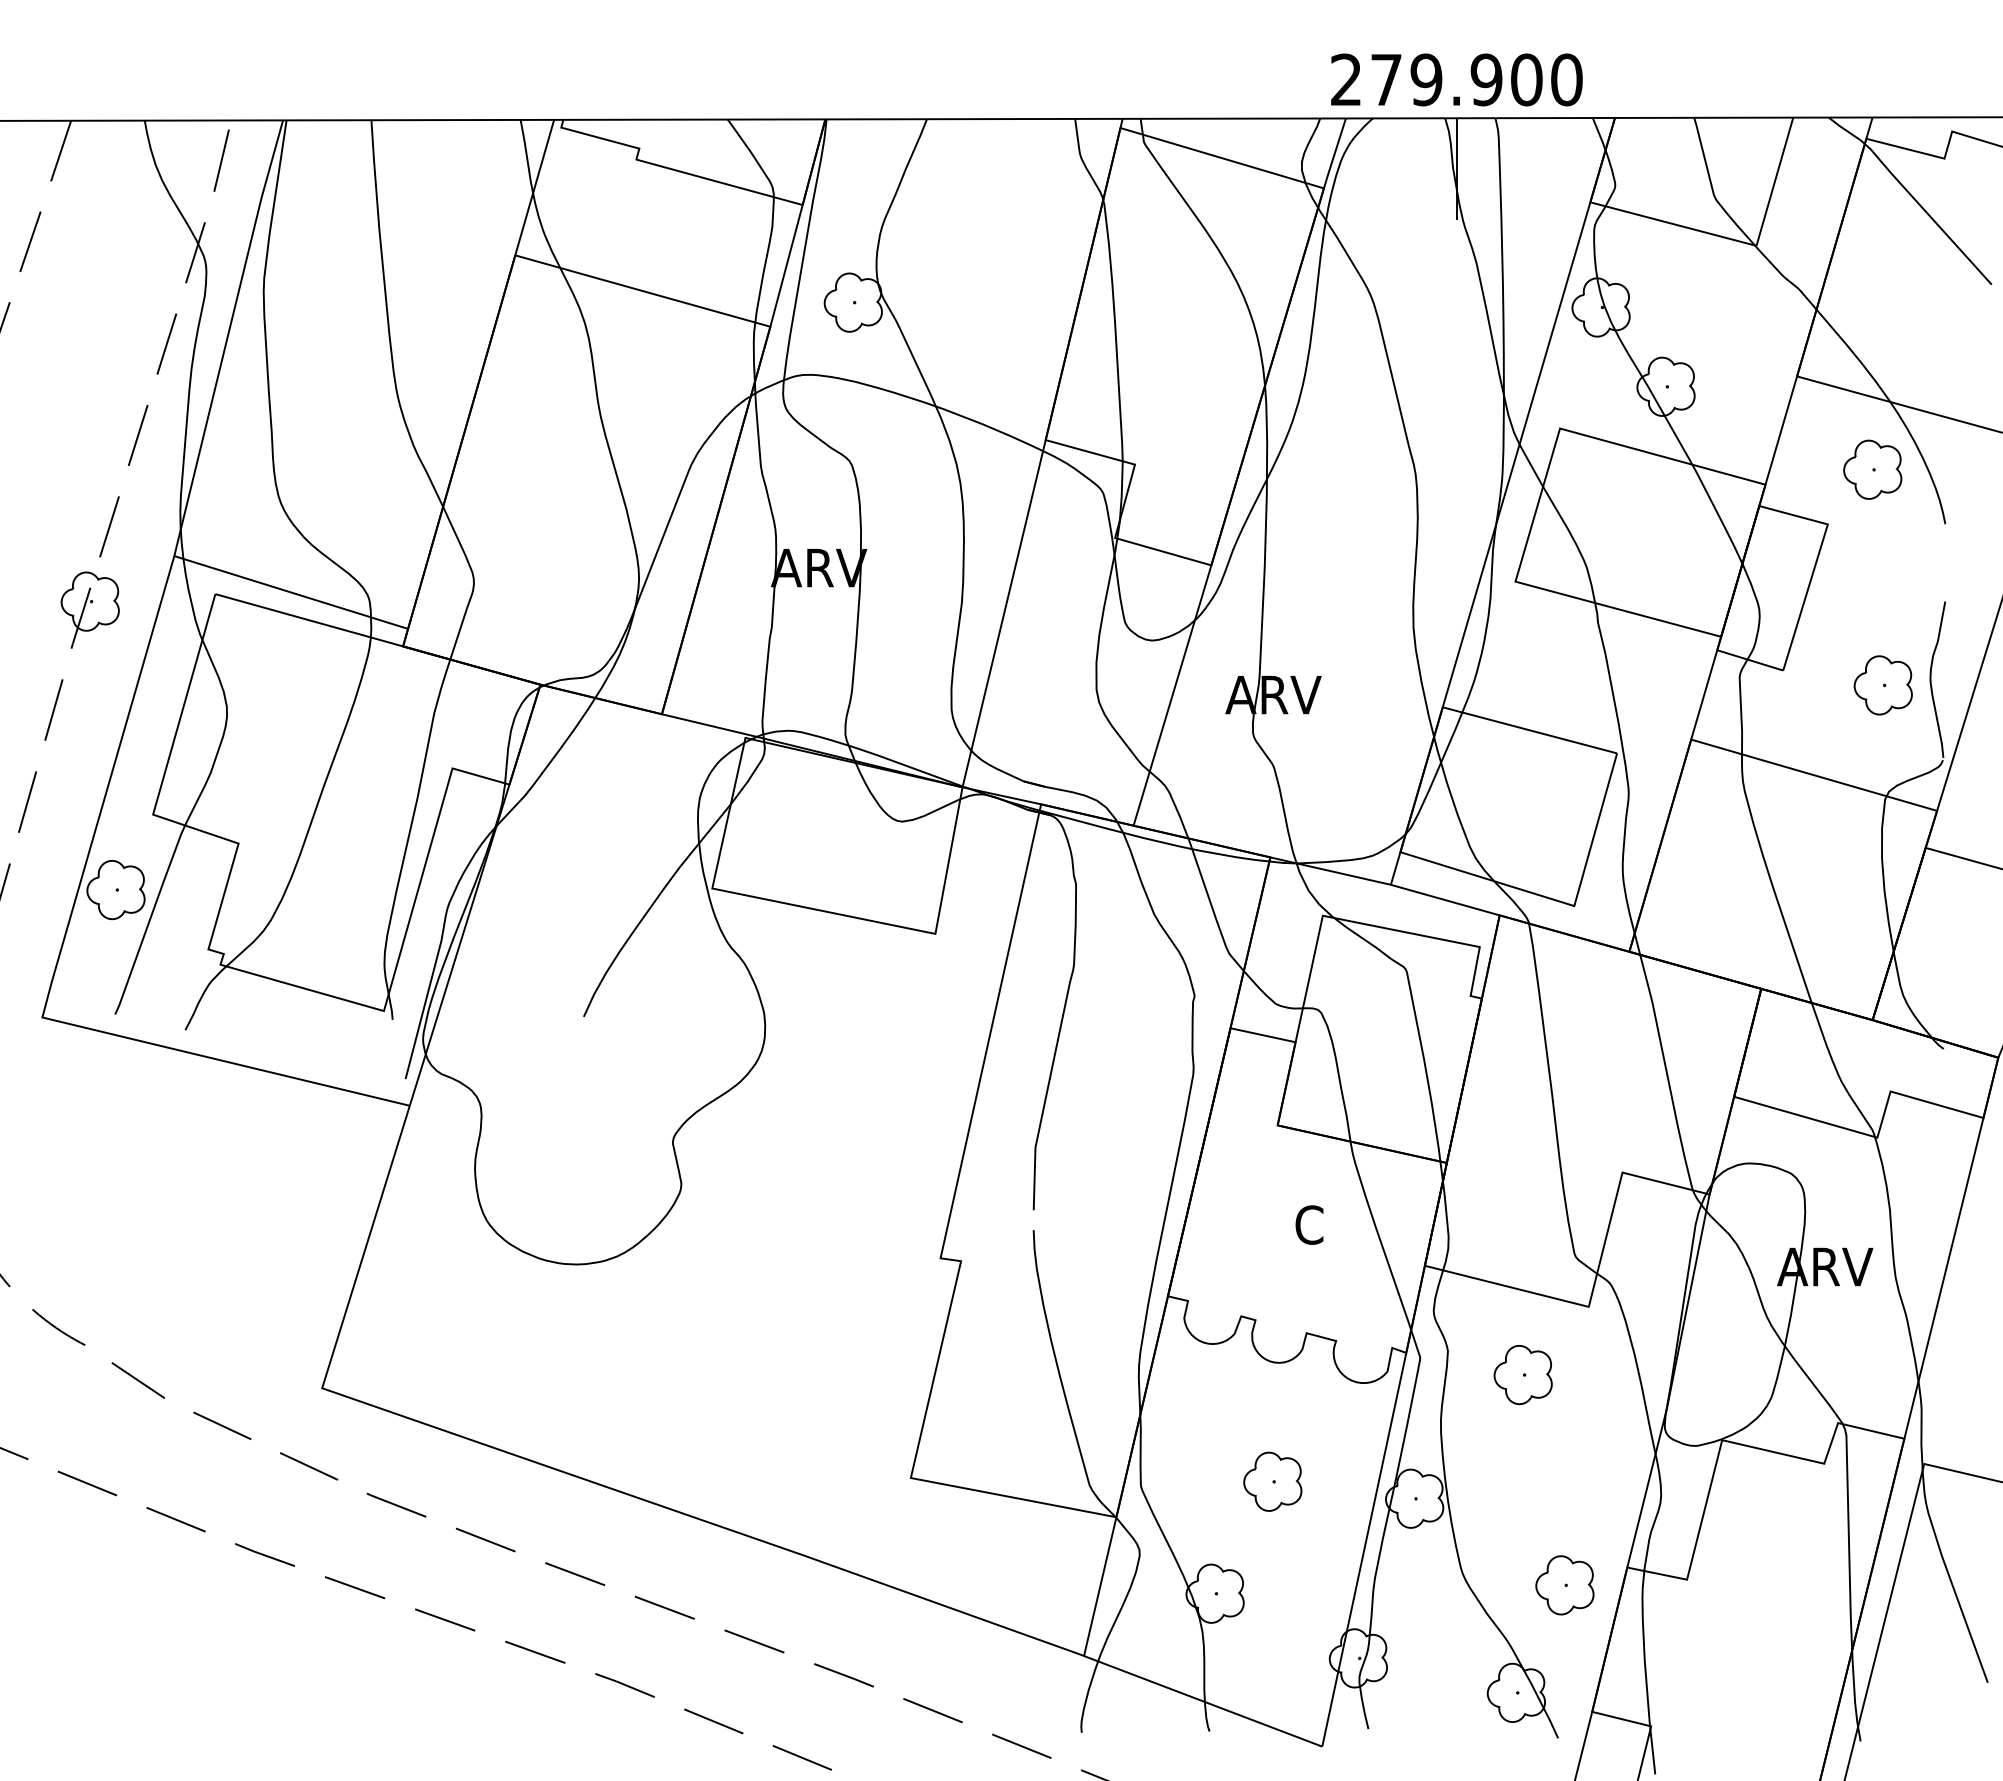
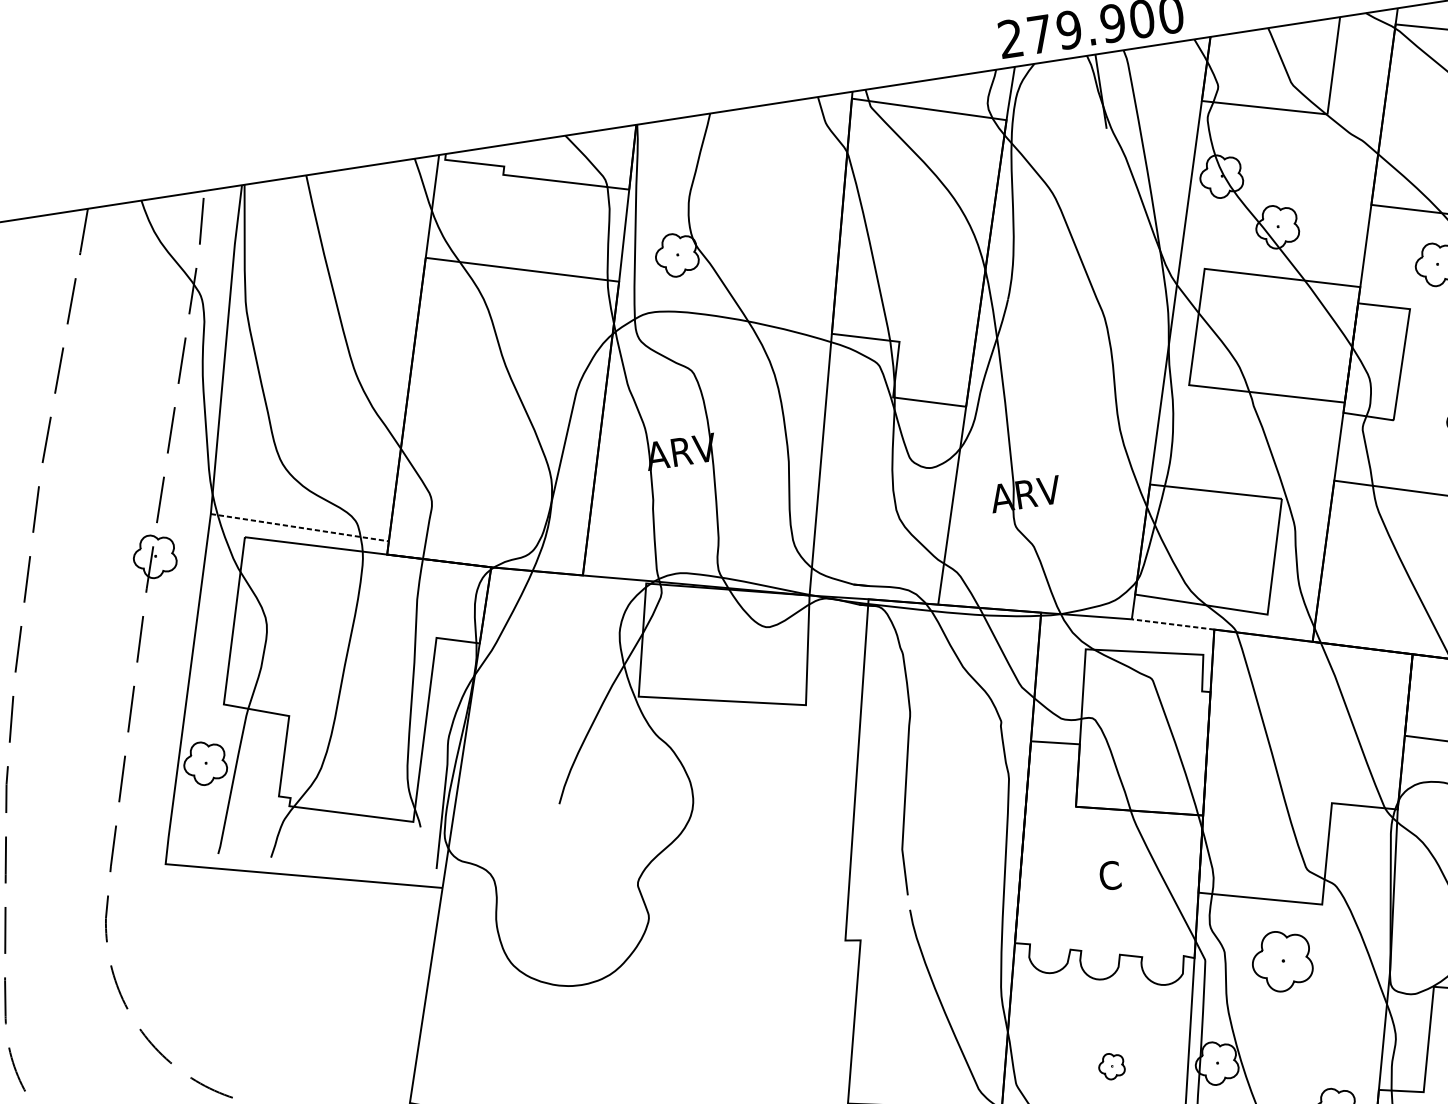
line: (291, 592) -> (300, 527), solid -> dashed
line: (1444, 899) -> (1172, 624), solid -> dashed
part: (1522, 1375) -> (1281, 961), size x1.4
part: (1272, 1481) -> (1111, 1066), size x0.6

